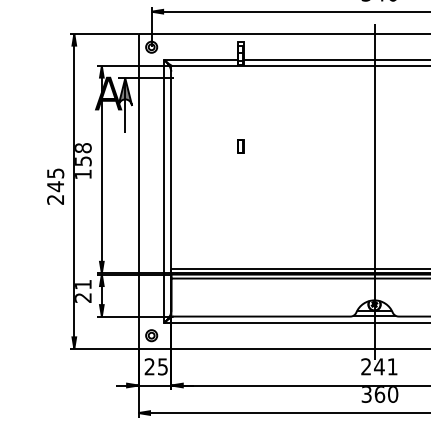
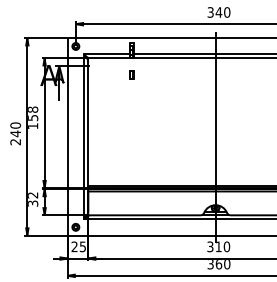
part: (240, 146) -> (131, 74), moved
text: (55, 173) -> (15, 125), 245 -> 240
text: (84, 291) -> (33, 199), 21 -> 32
text: (379, 366) -> (218, 246), 241 -> 310

